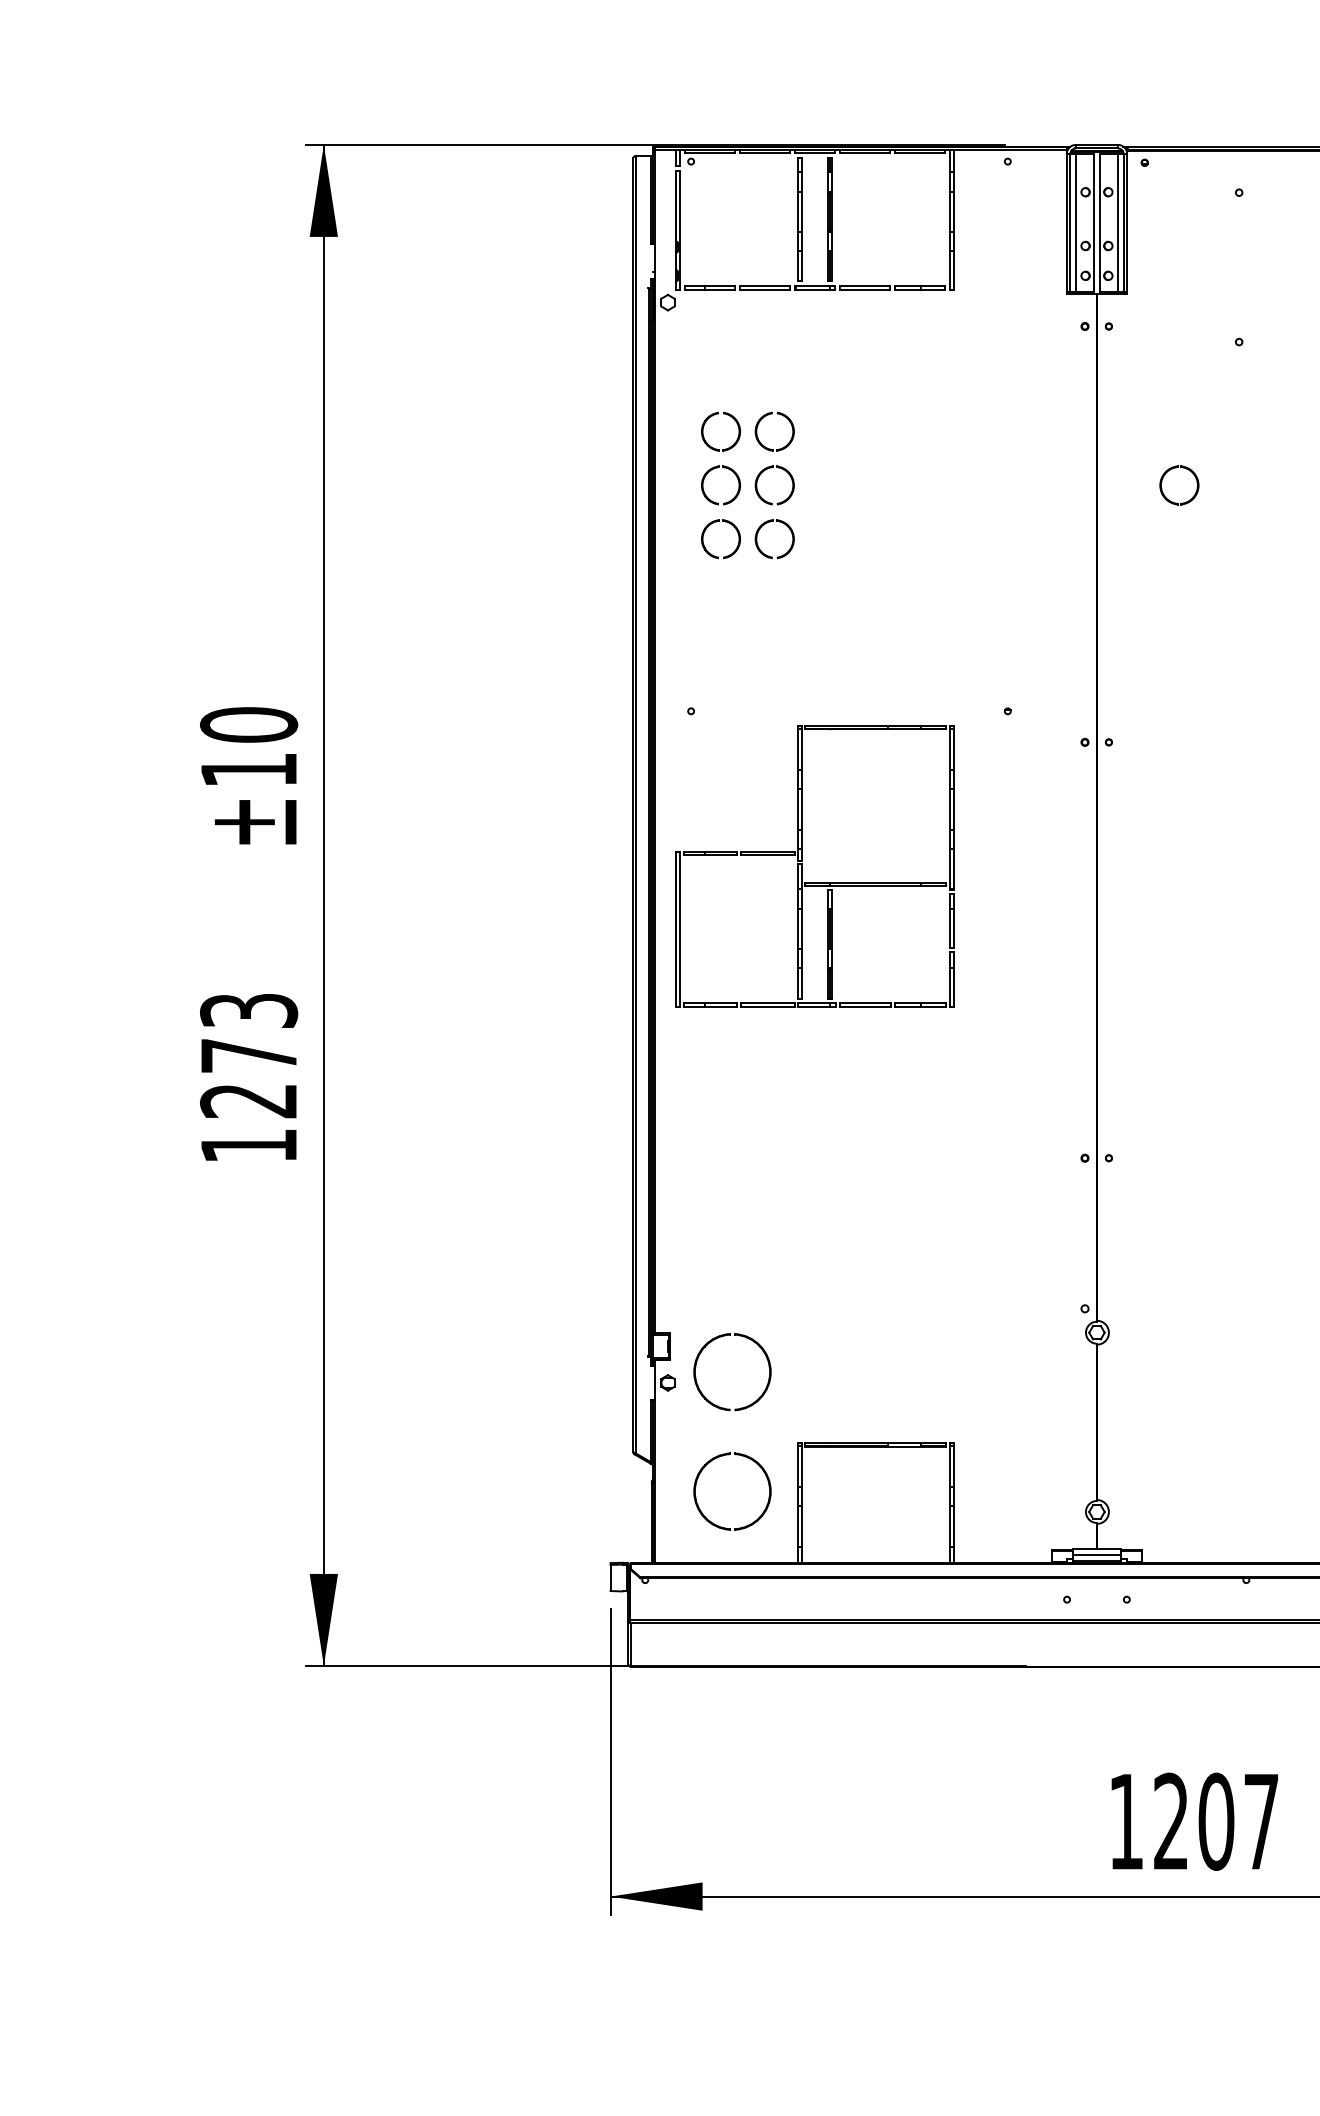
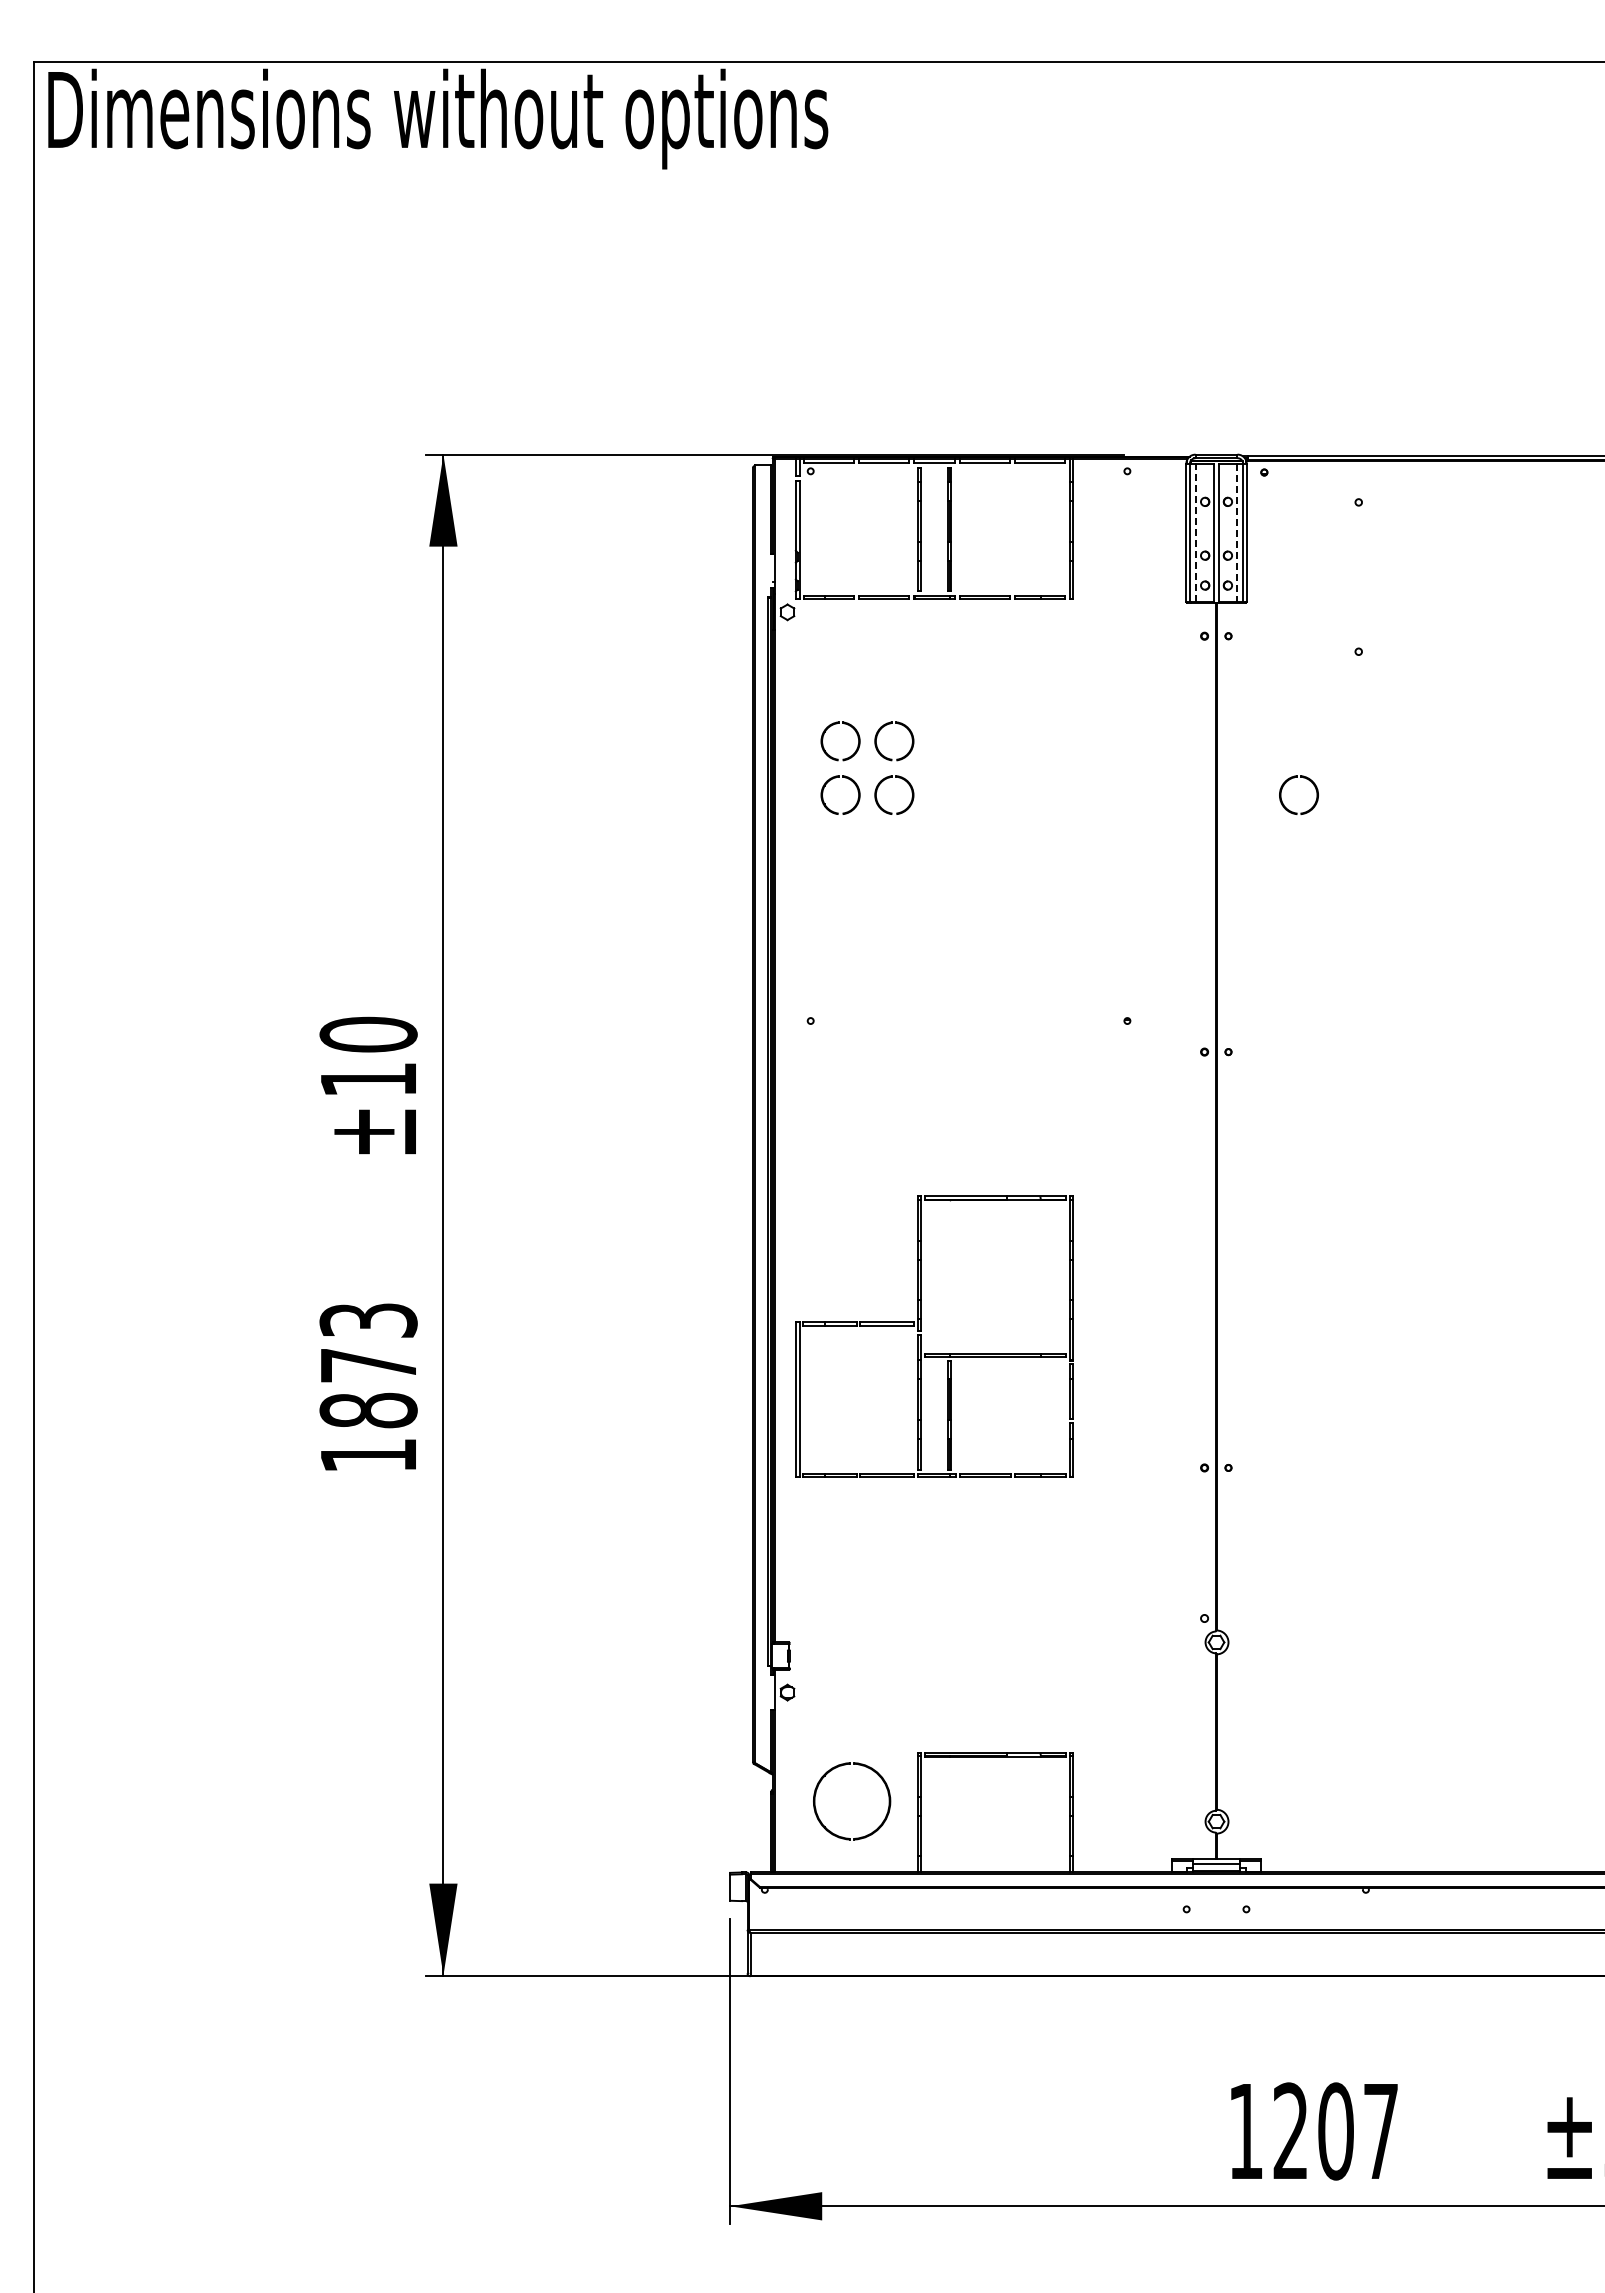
line: (1075, 222) -> (1195, 532), solid -> dashed
line: (1117, 222) -> (1237, 532), solid -> dashed
part: (715, 522) -> (835, 832), removed
part: (769, 522) -> (889, 832), removed
part: (801, 865) -> (921, 1336), moved
text: (248, 1100) -> (368, 1410), 1273 -> 1873
part: (748, 1339) -> (868, 1649), removed

